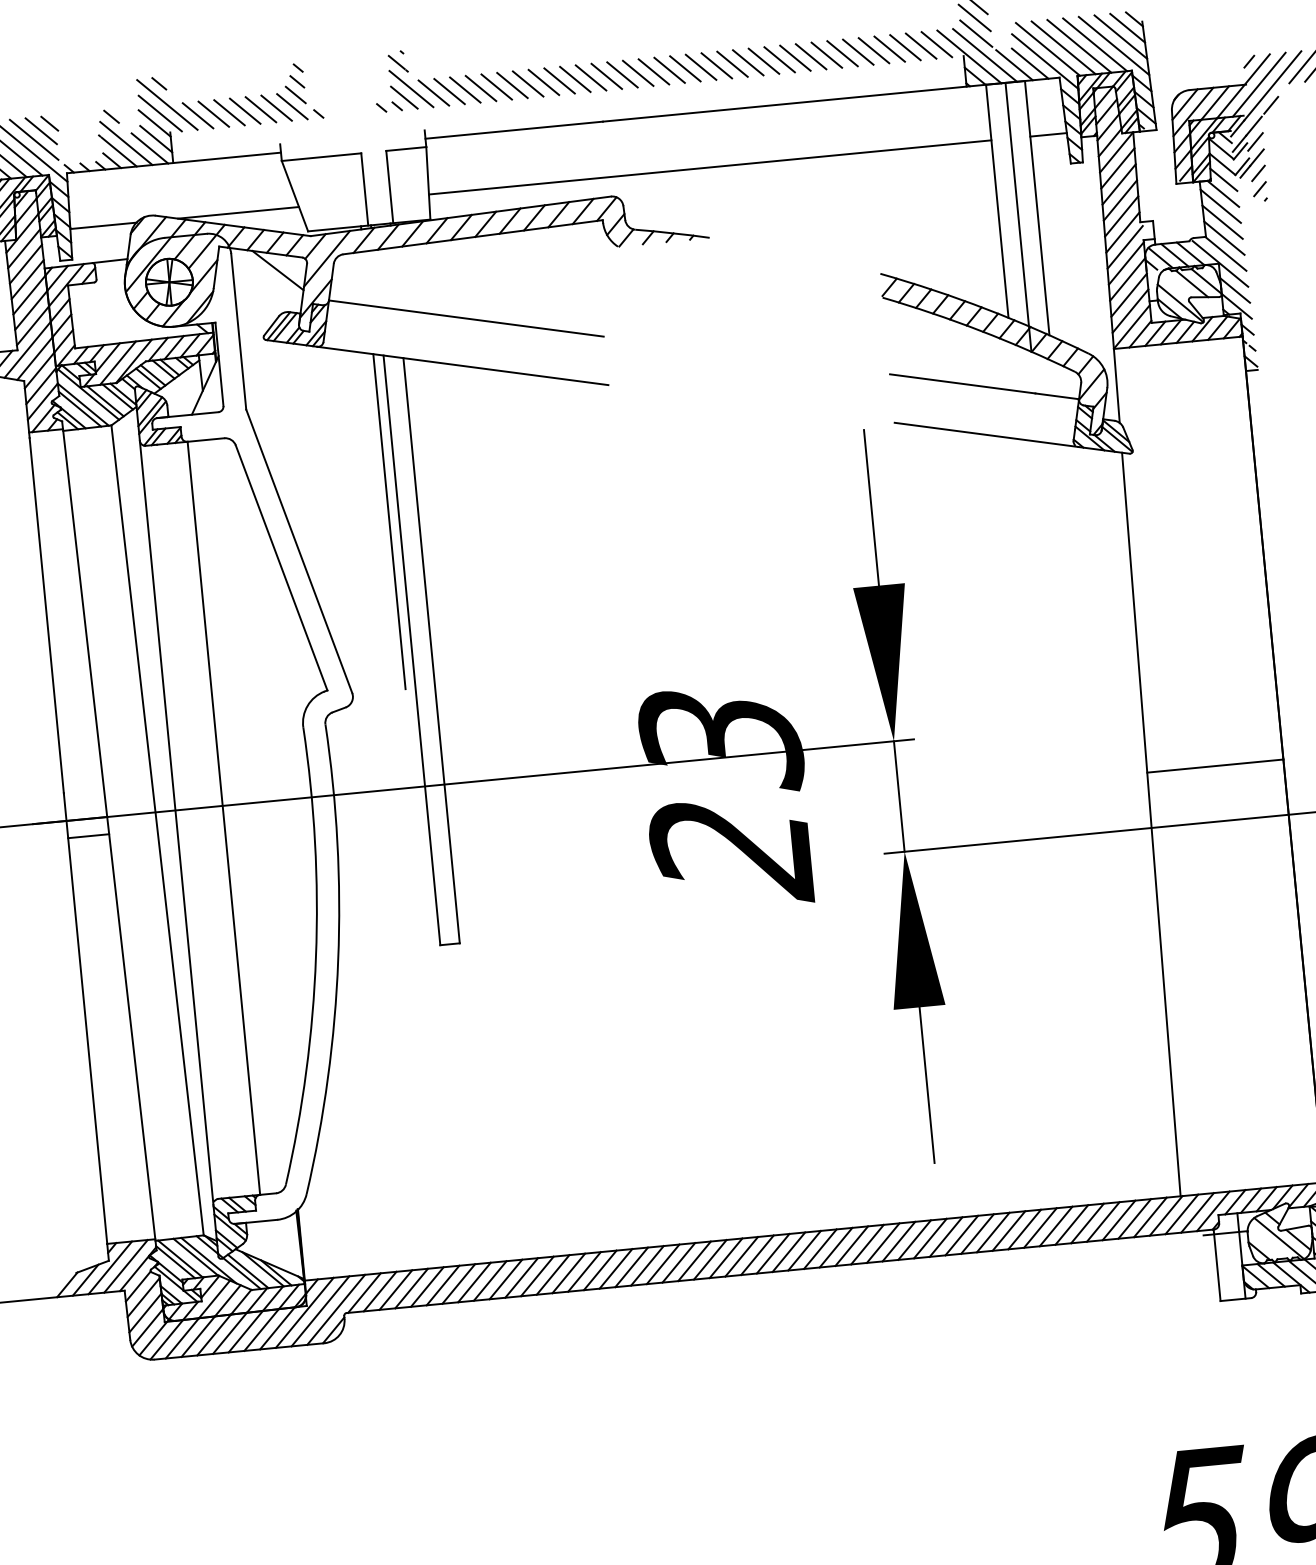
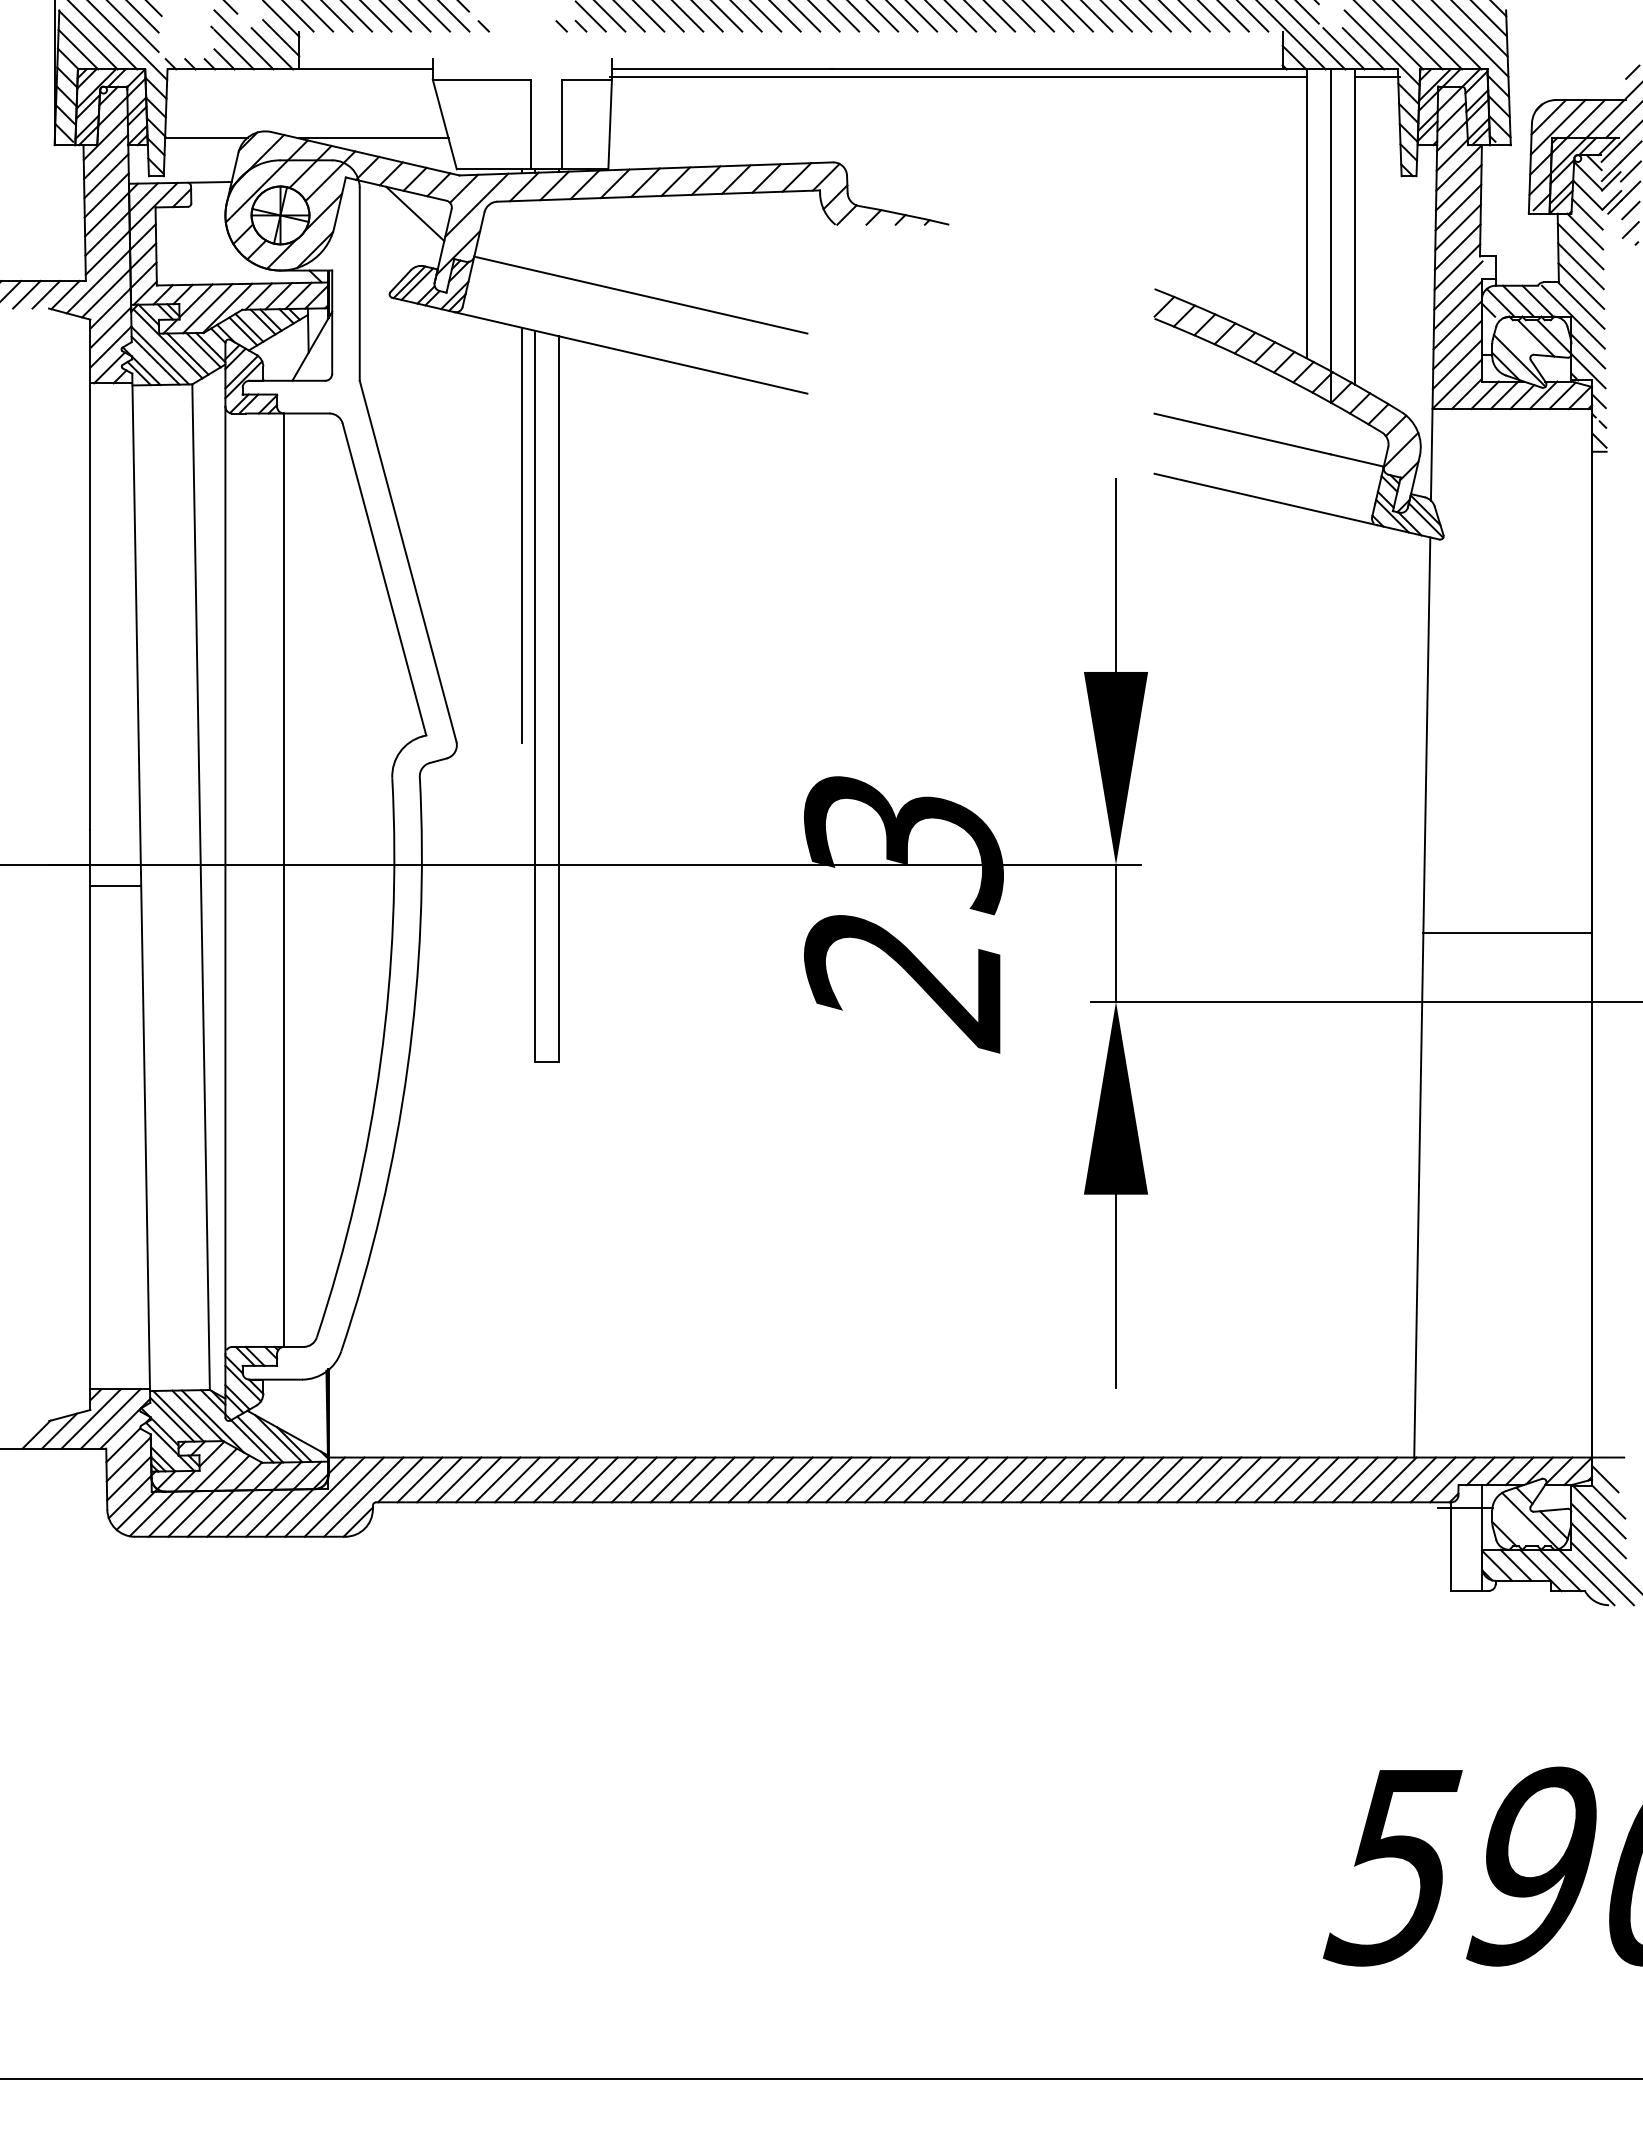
line: (1048, 134) -> (1377, 77), moved
line: (709, 167) -> (957, 77), moved

